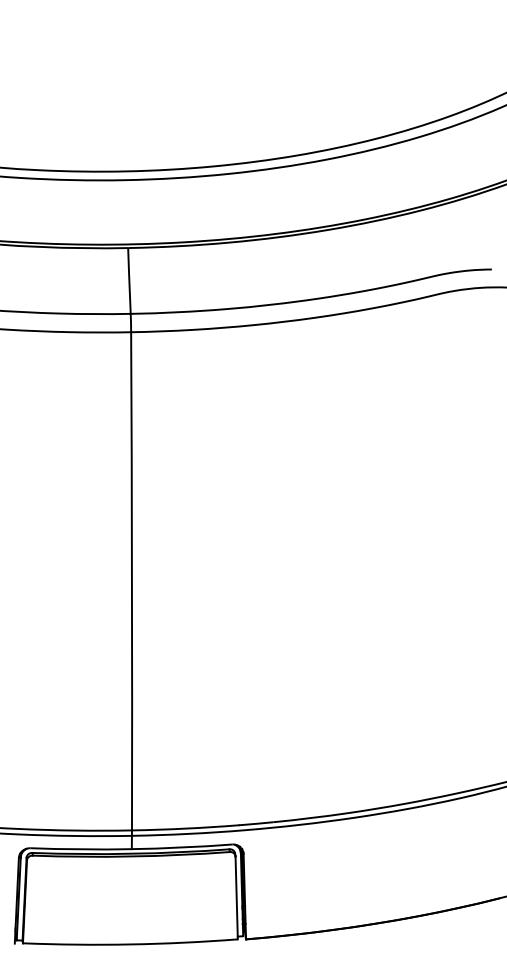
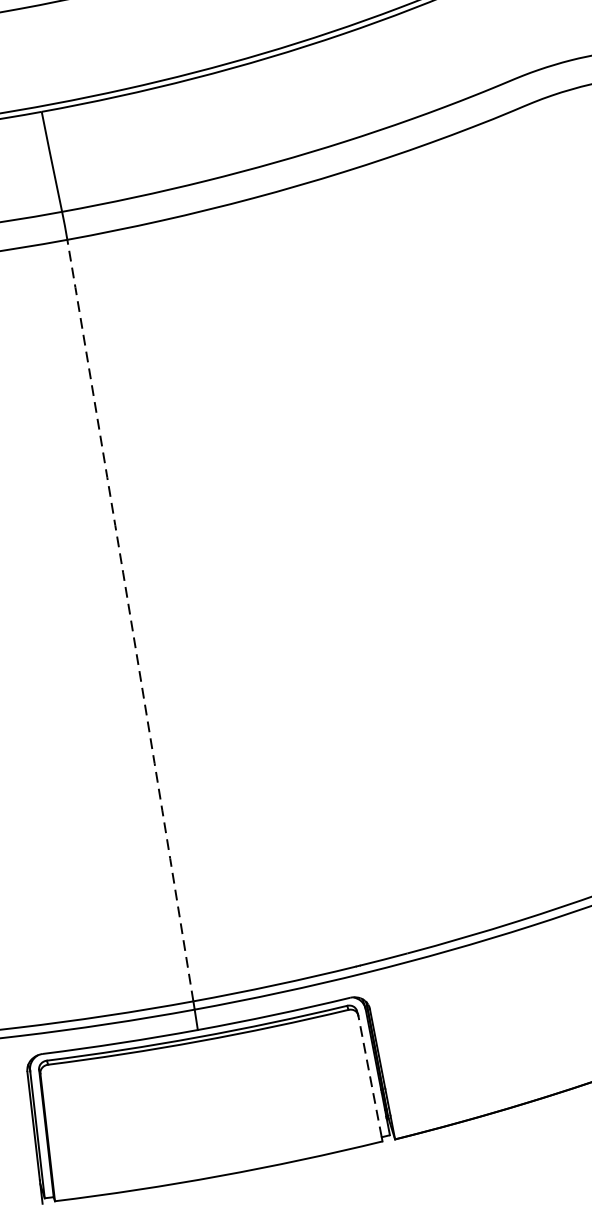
arc: (132, 581) -> (131, 620), solid -> dashed
line: (236, 896) -> (369, 1076), solid -> dashed

